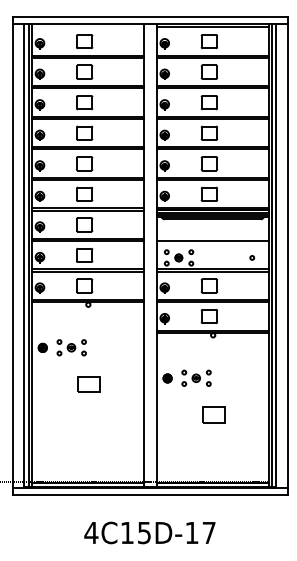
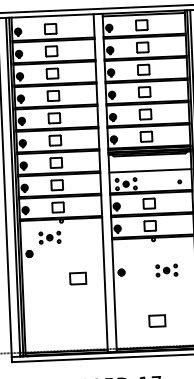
part: (71, 347) -> (49, 237), moved
part: (196, 377) -> (166, 269), moved
part: (88, 384) -> (77, 278), moved
part: (213, 414) -> (157, 320), moved

